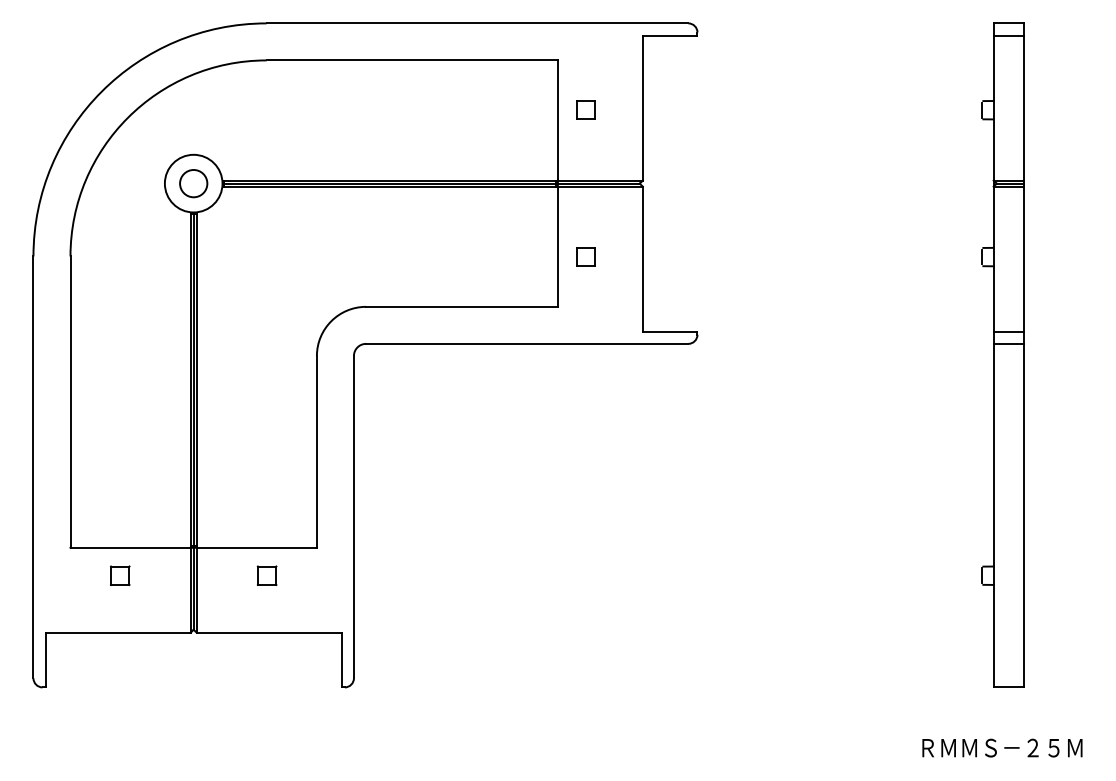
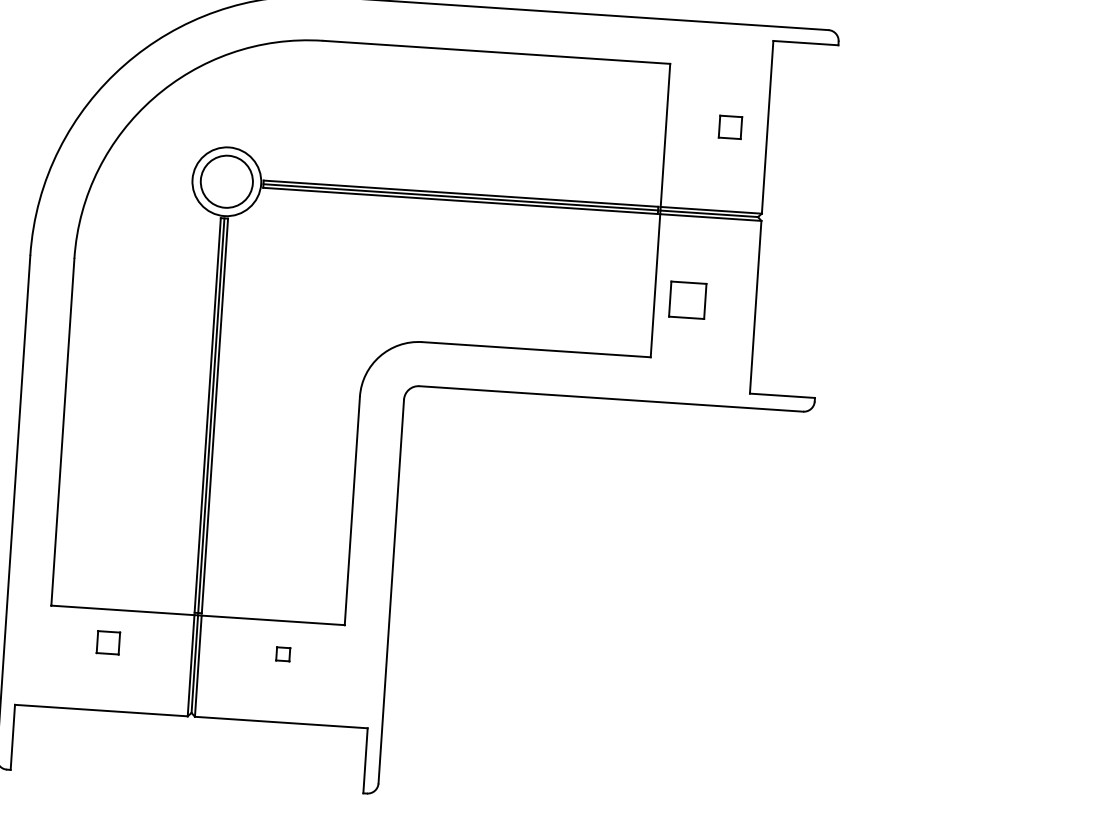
part: (585, 109) -> (730, 126), moved
circle: (193, 183) -> (226, 181), size x1.6
part: (585, 256) -> (687, 299), size x1.6
part: (266, 575) -> (282, 654), size x0.6

